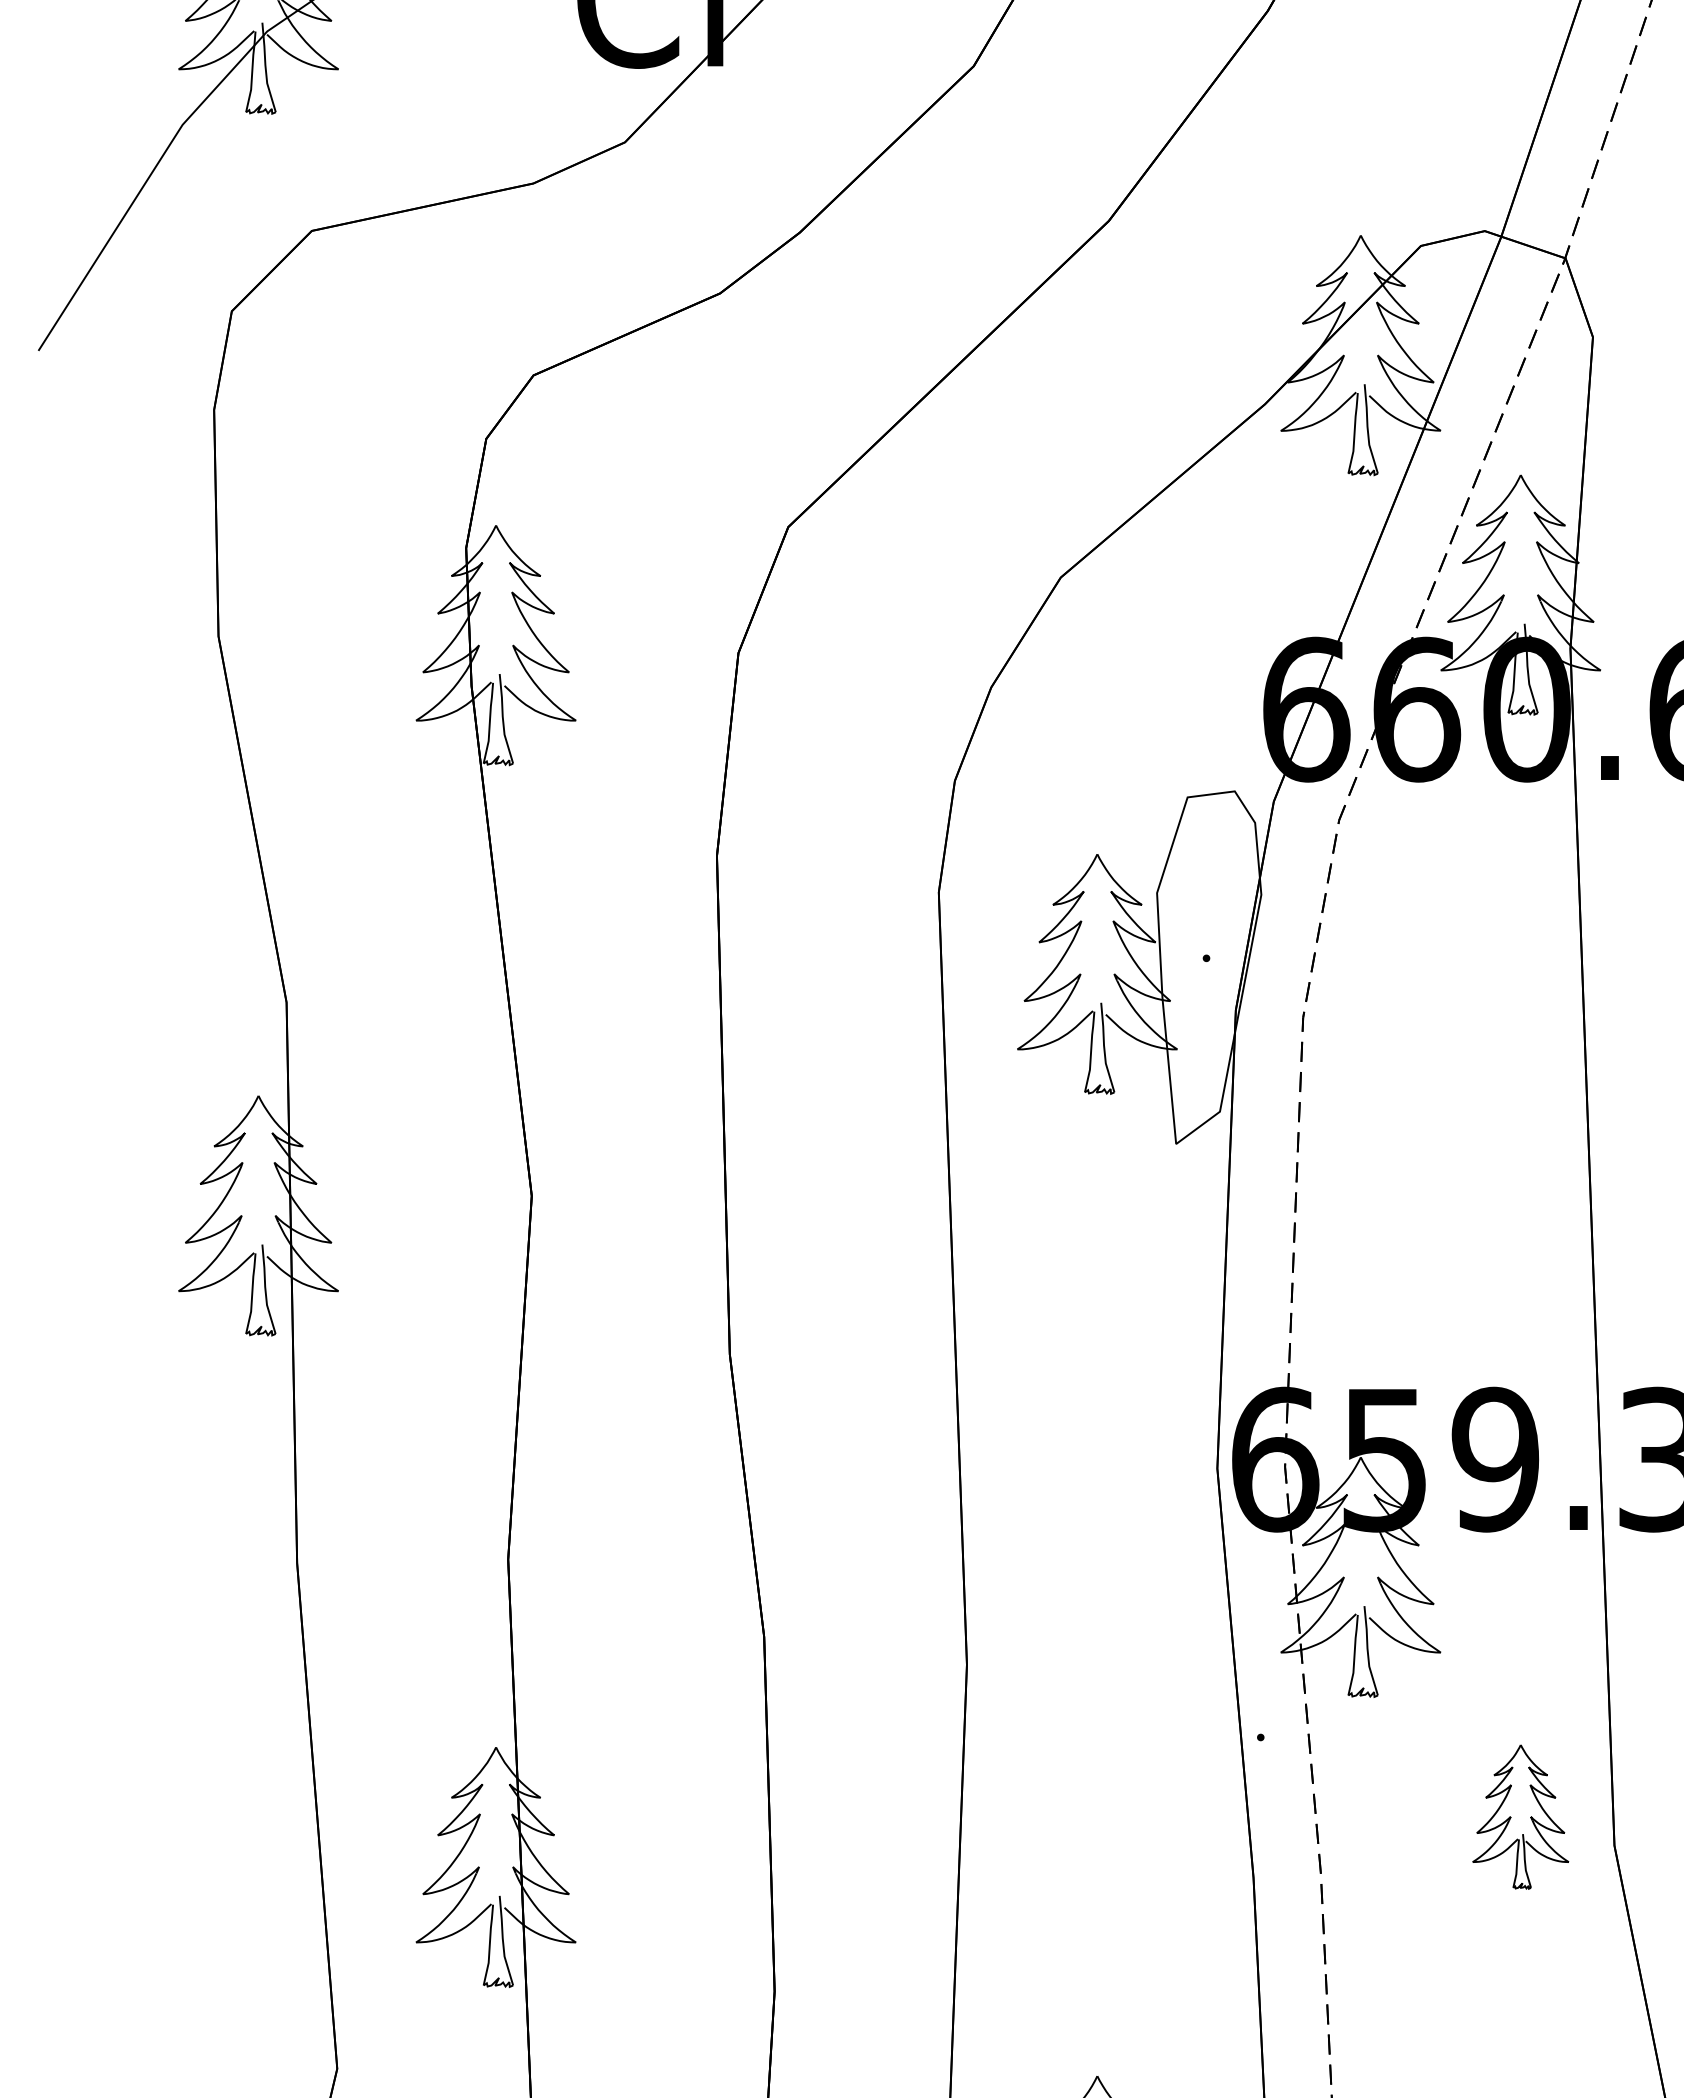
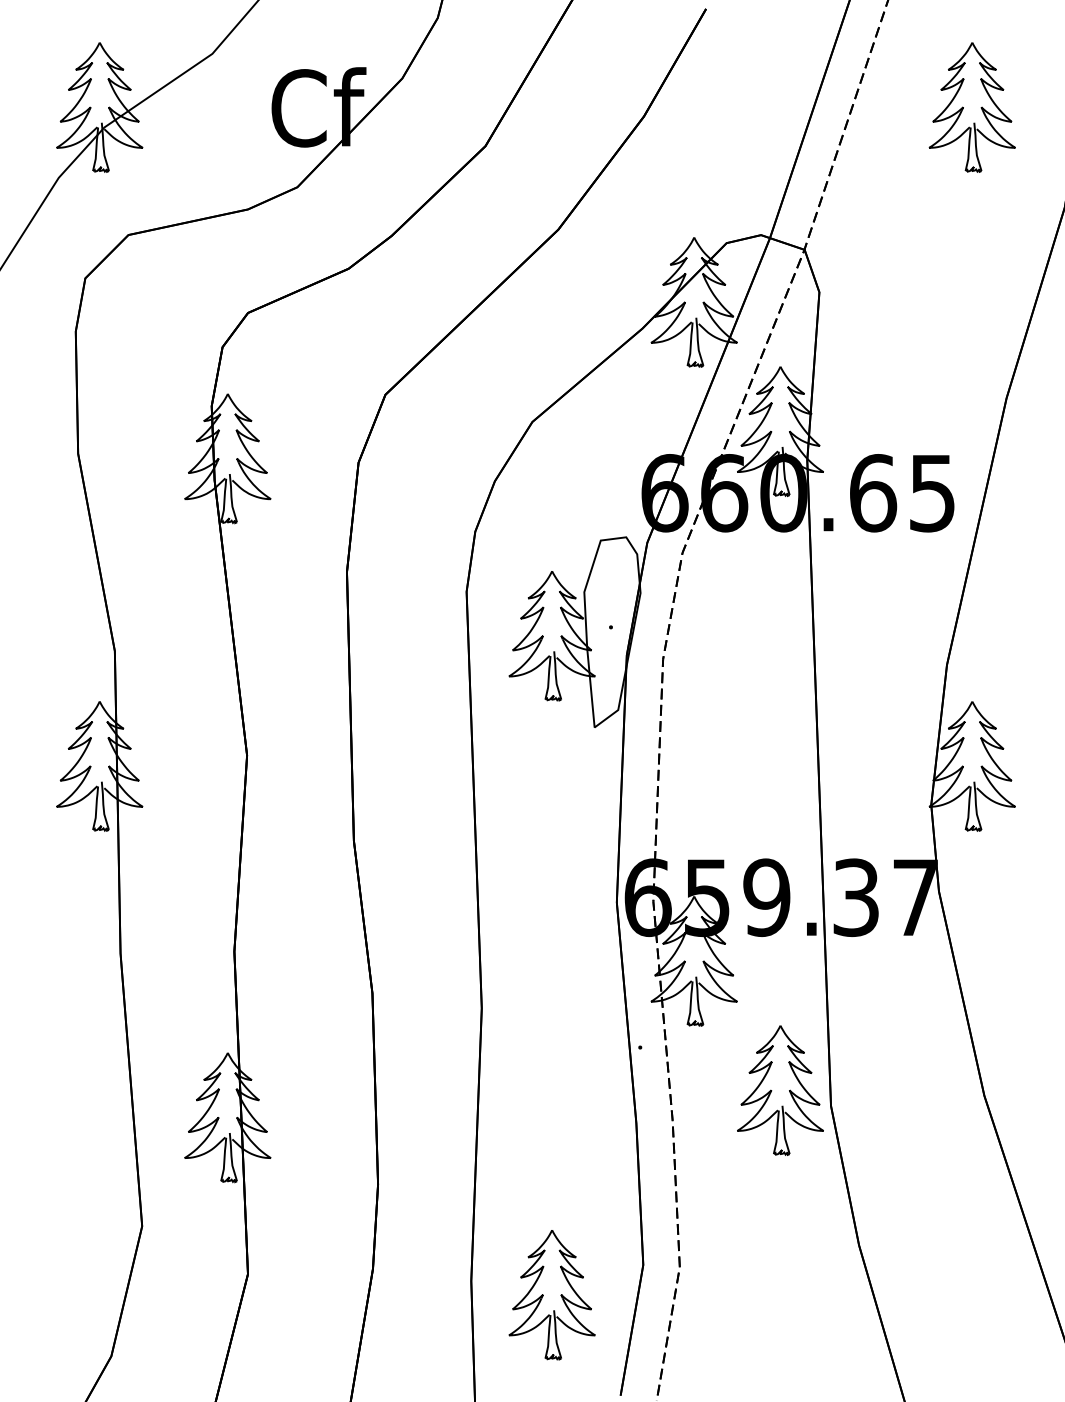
part: (1520, 1817) -> (780, 1090), size x1.67

